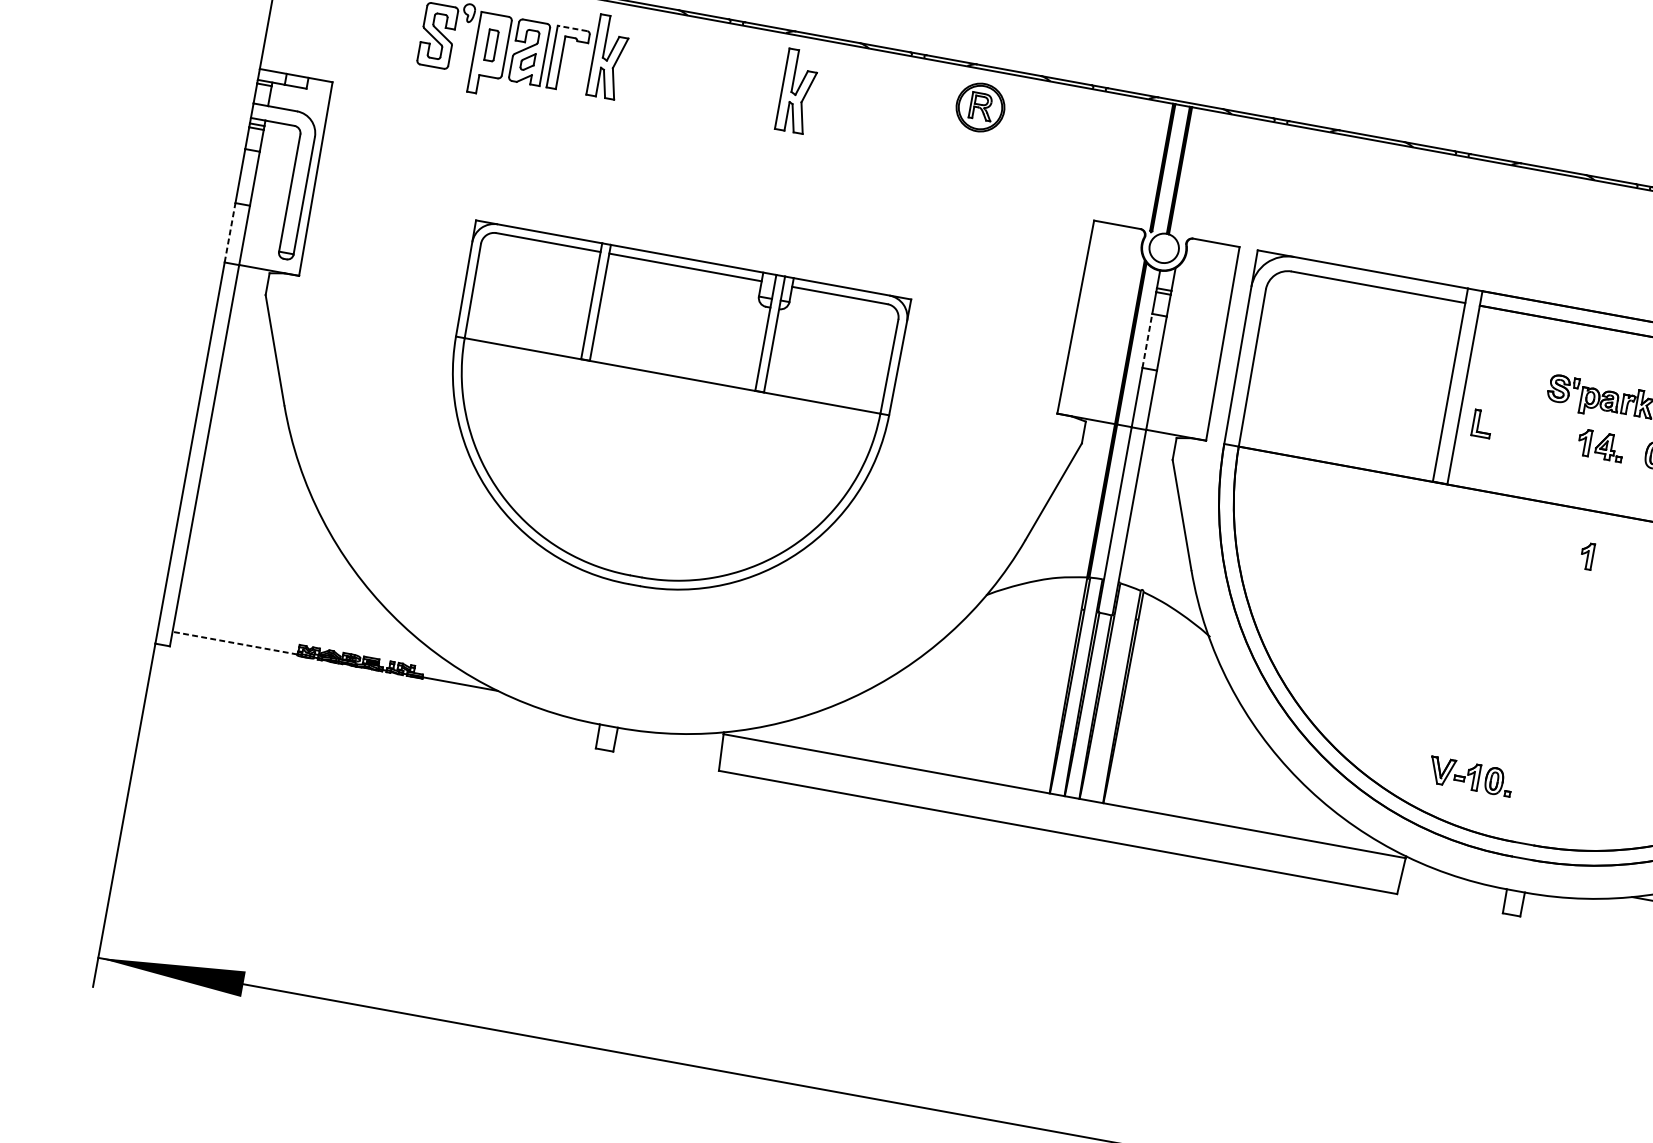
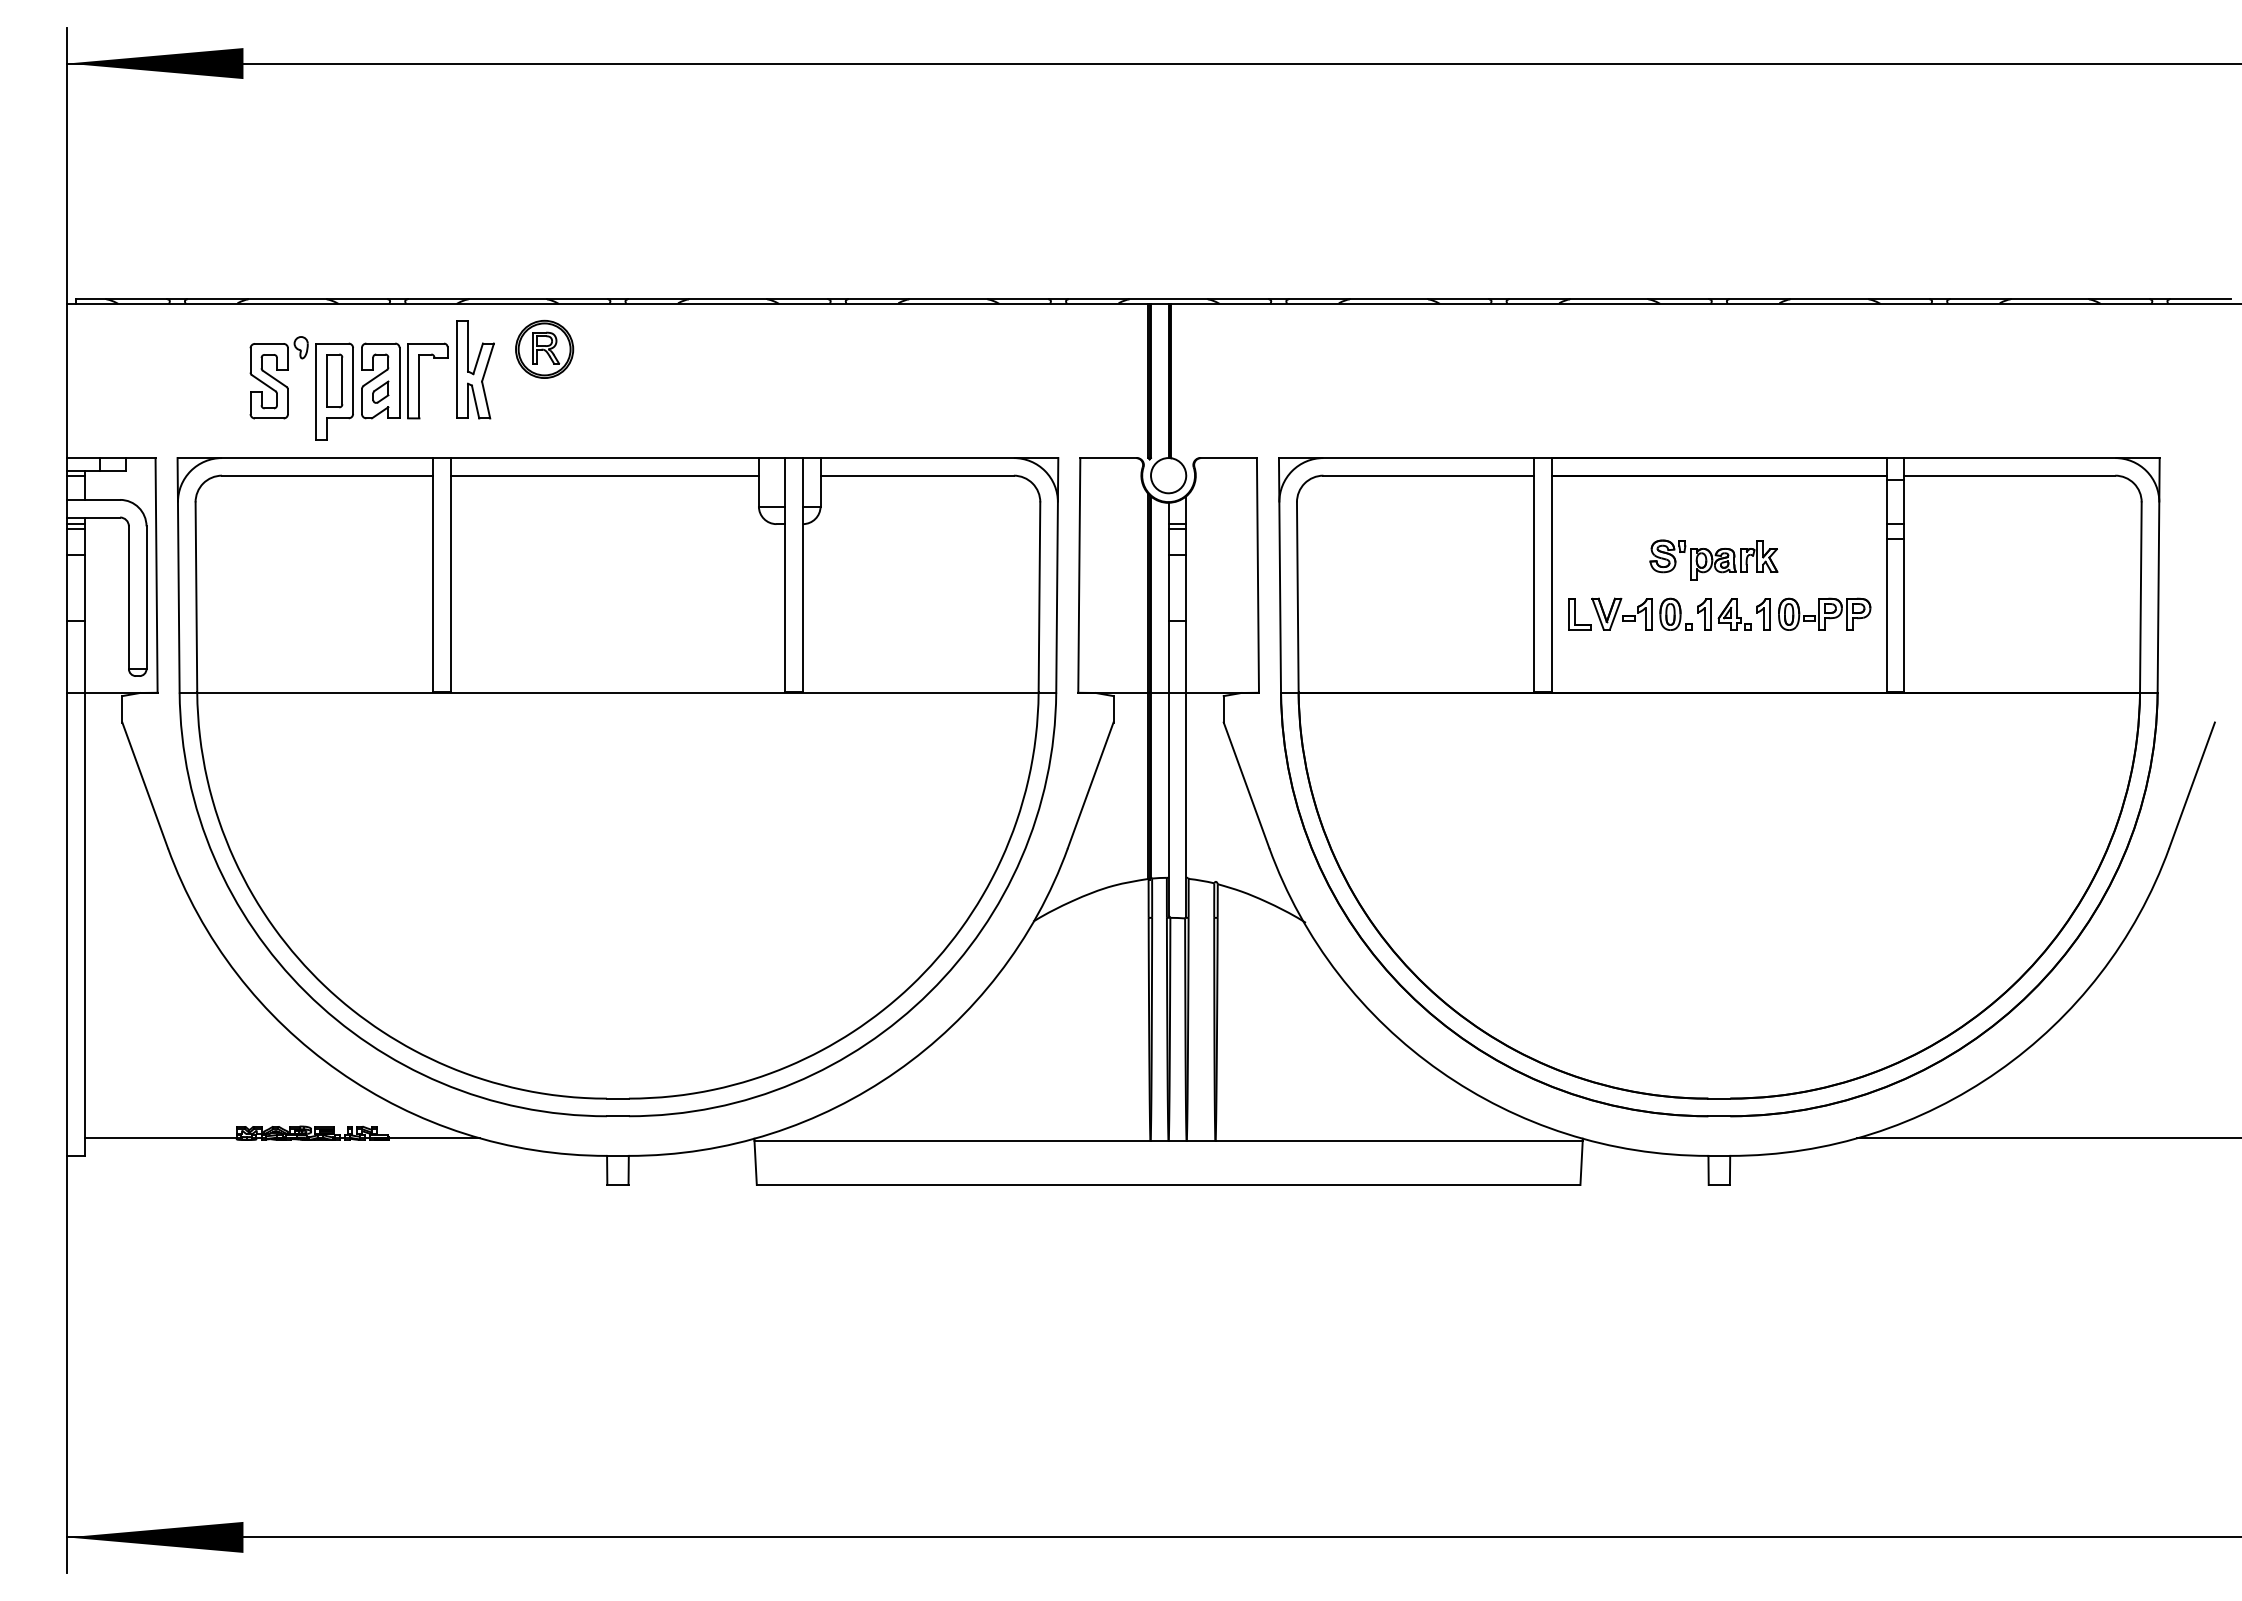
line: (572, 28) -> (426, 343), dashed -> solid
part: (491, 45) -> (334, 380), size x1.43
part: (797, 91) -> (704, 369), removed
part: (980, 106) -> (544, 348), moved
line: (230, 232) -> (67, 656), dashed -> solid
line: (1147, 341) -> (1168, 588), dashed -> solid
part: (663, 422) -> (617, 787), size x1.67
part: (1587, 556) -> (1763, 614), moved
line: (234, 643) -> (160, 1138), dashed -> solid
part: (1470, 776) -> (1641, 613), moved

